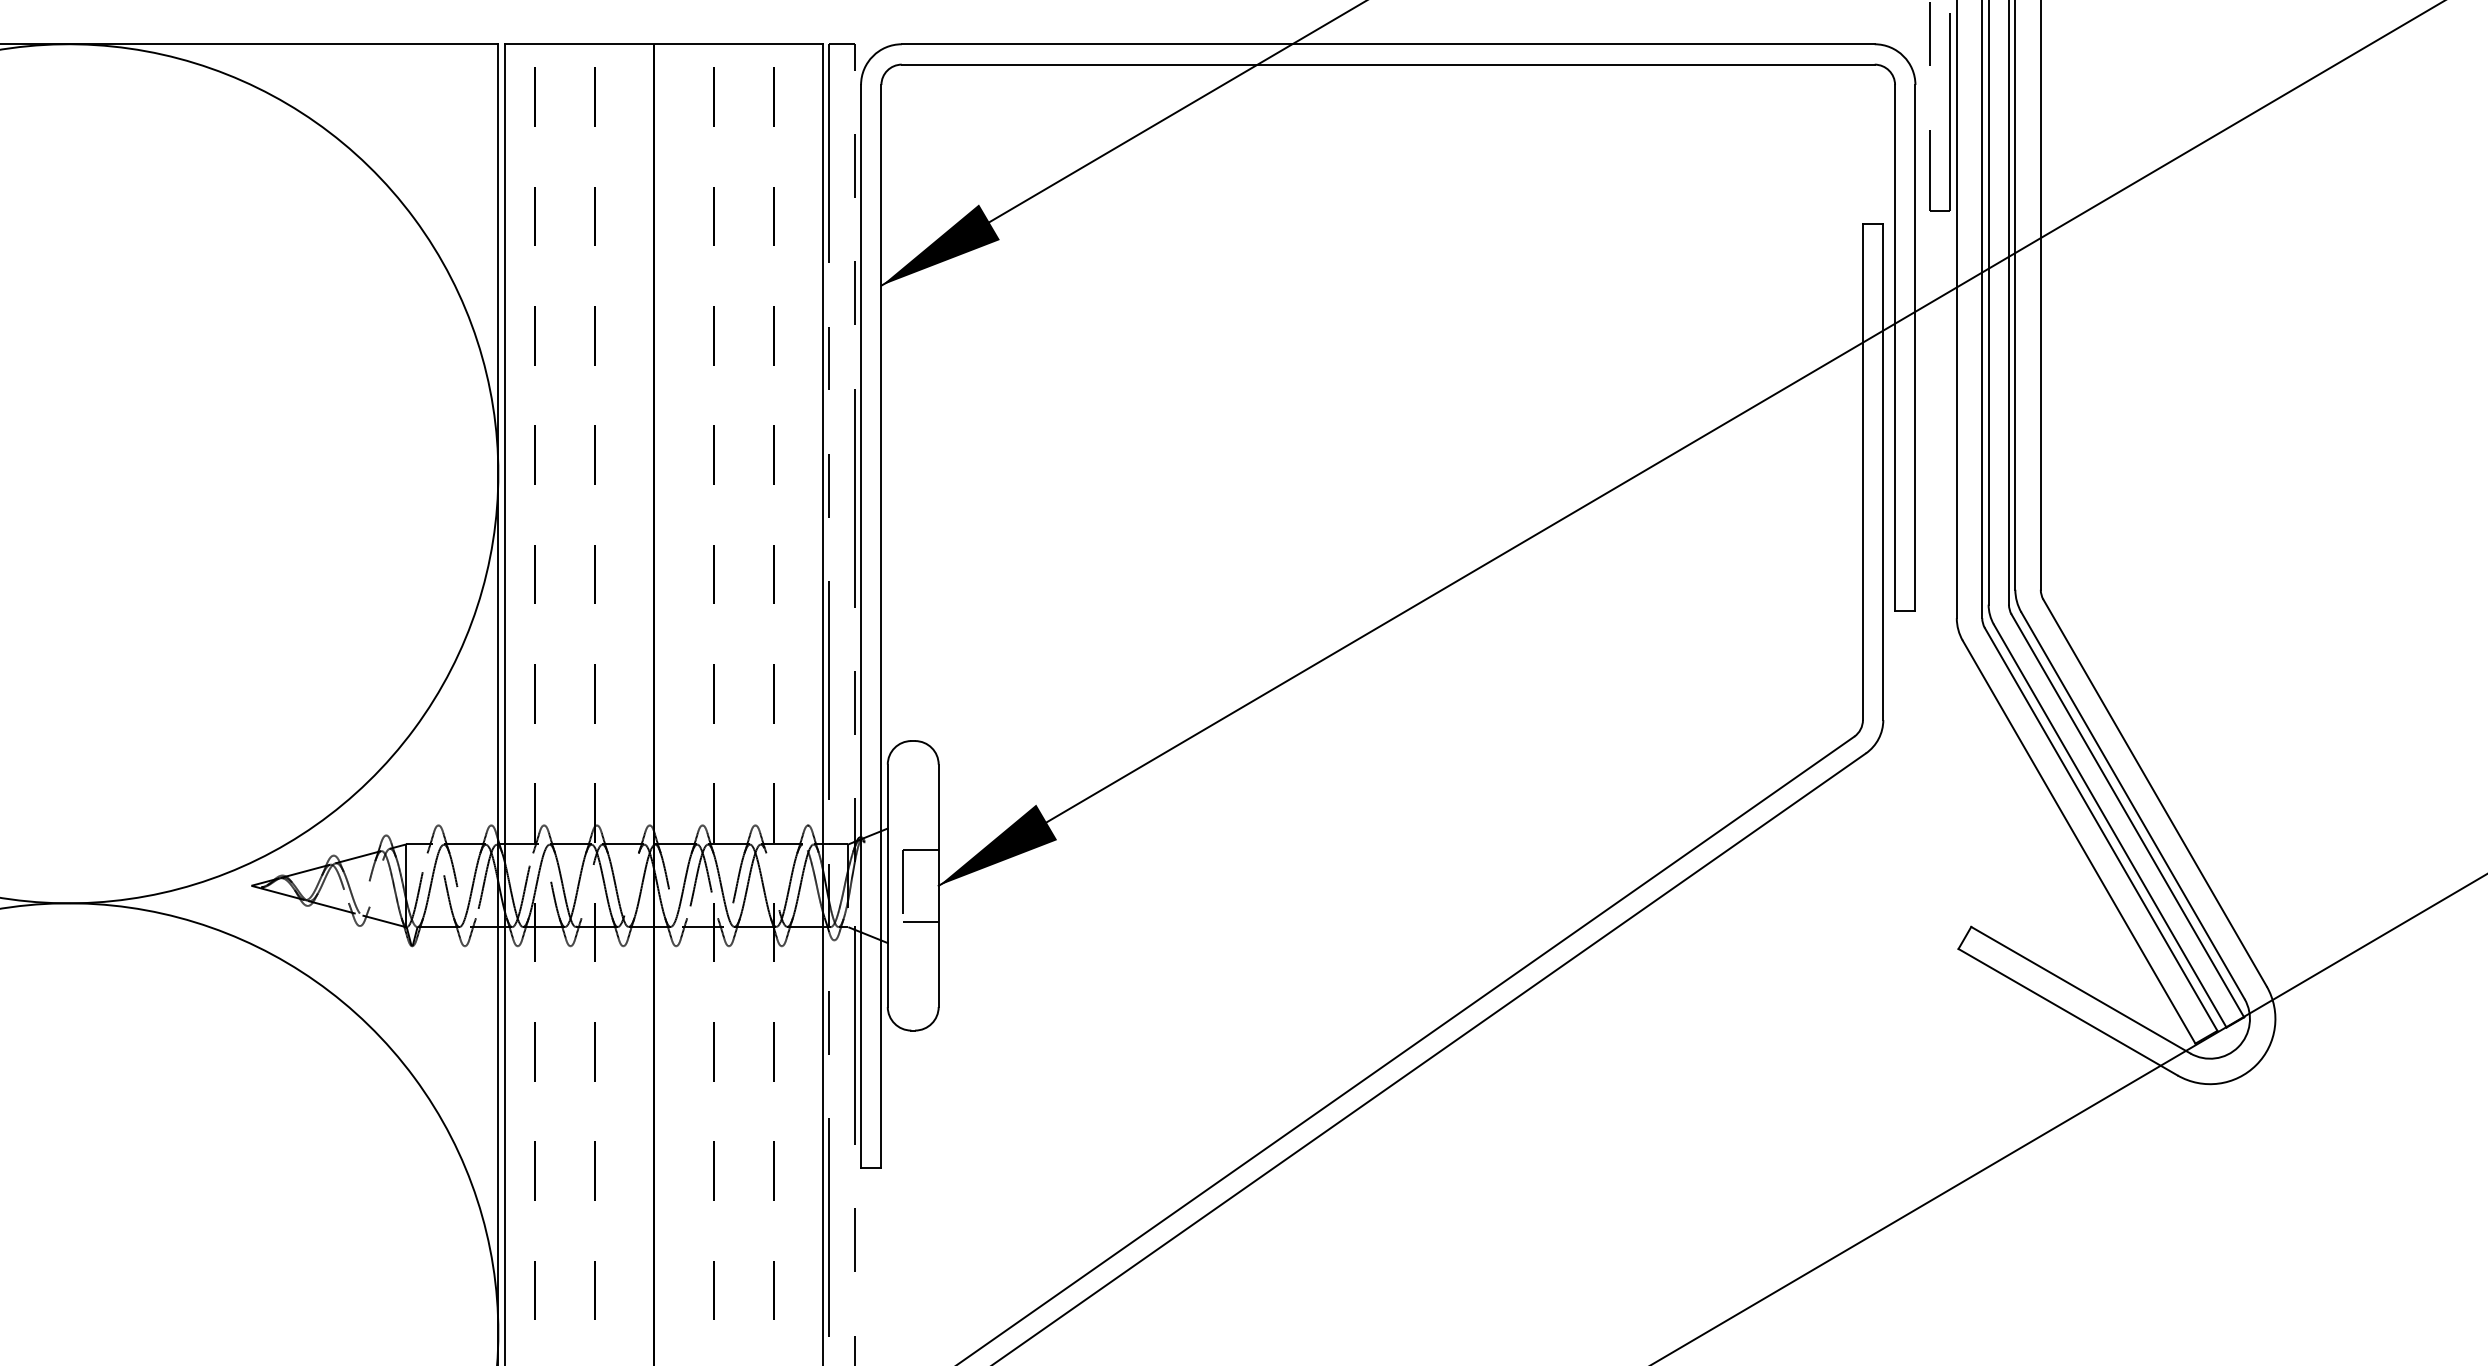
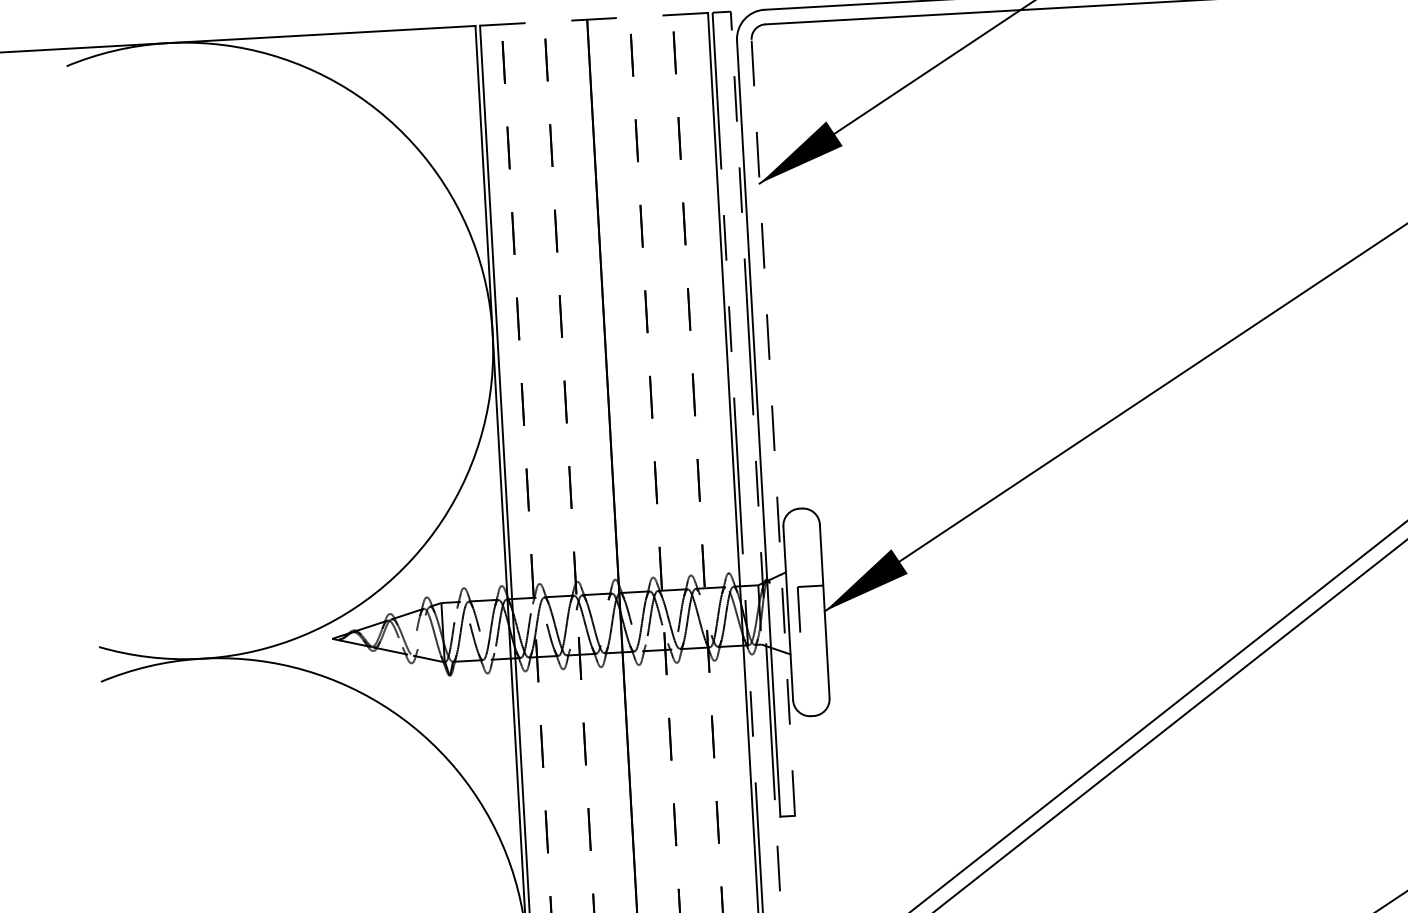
line: (663, 44) -> (593, 19), solid -> dashed
line: (881, 626) -> (773, 427), solid -> dashed
line: (920, 921) -> (813, 637), removed

